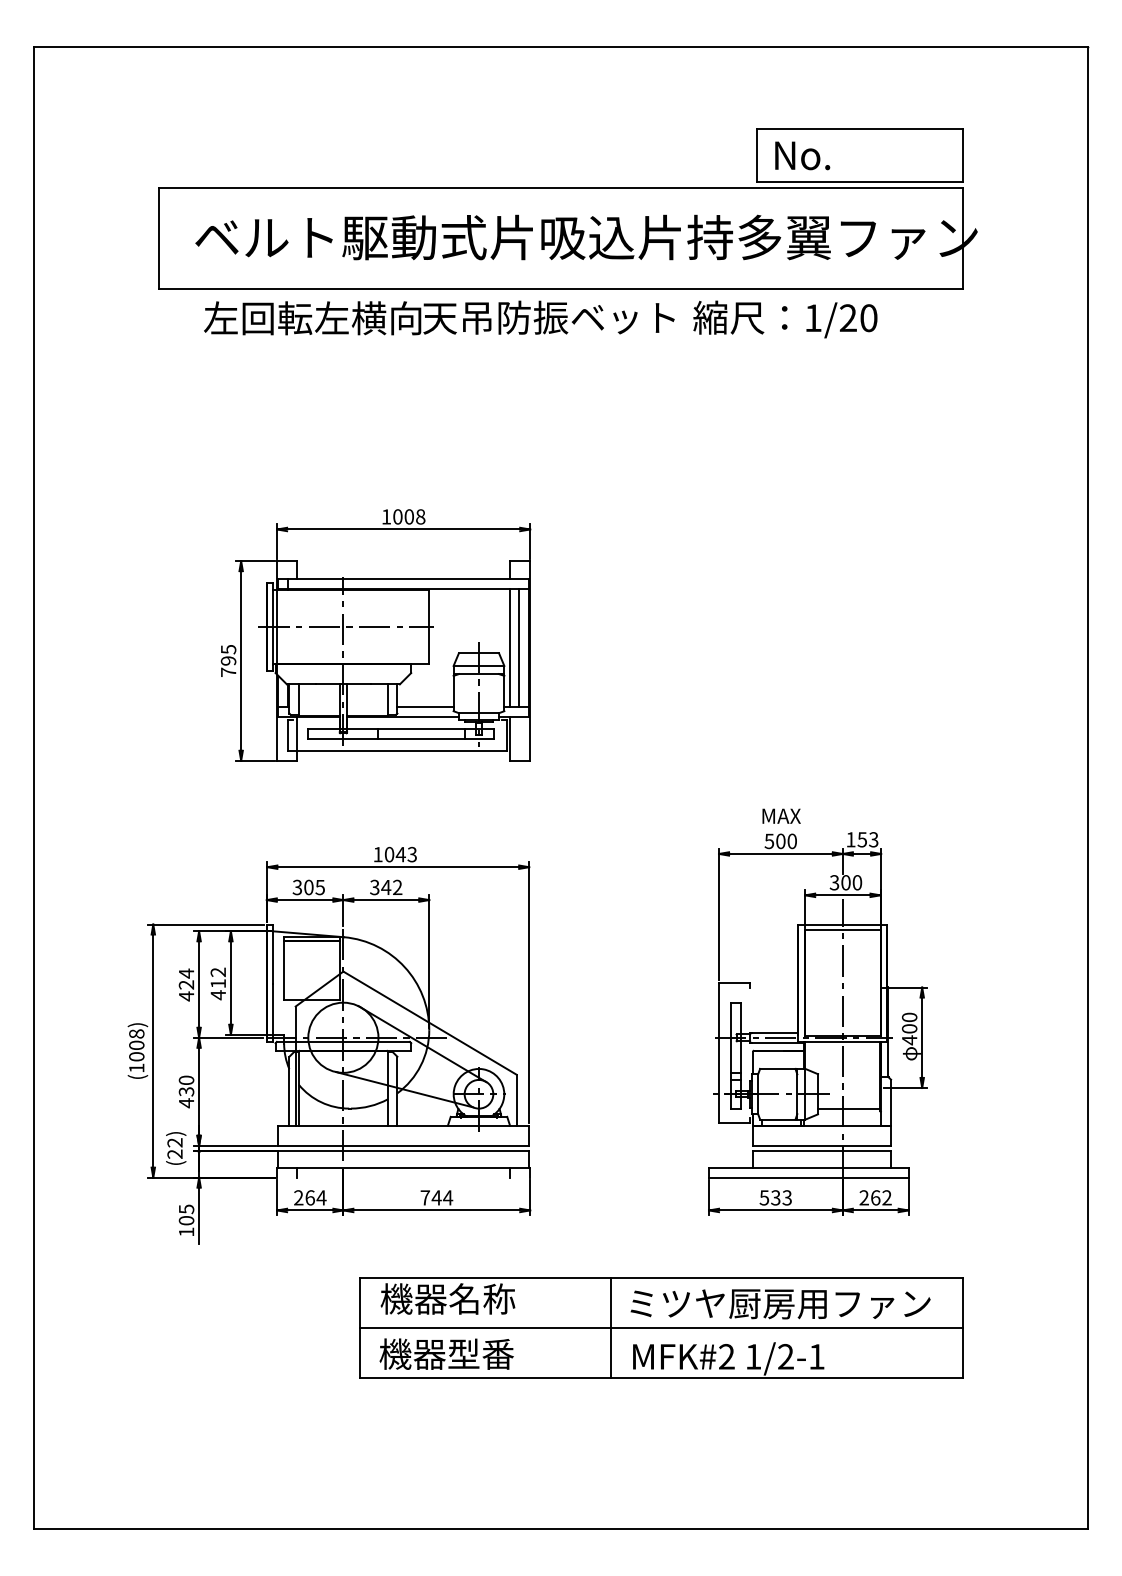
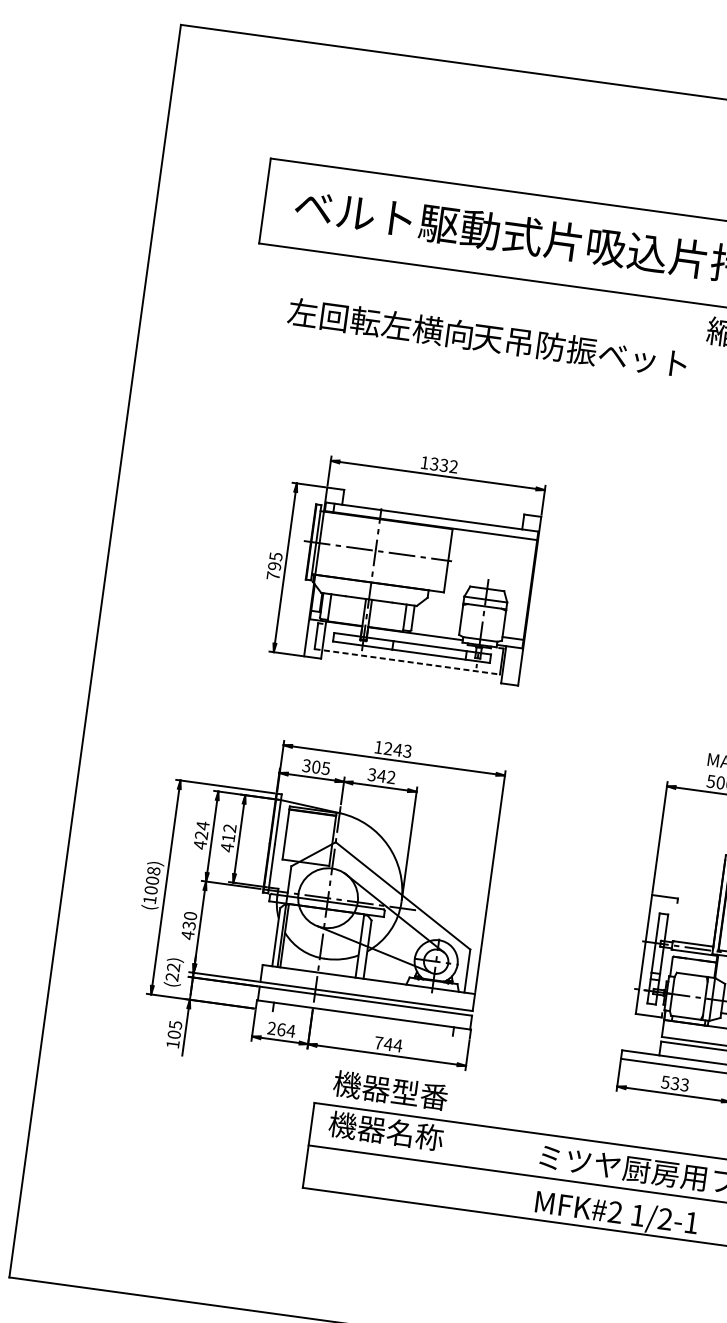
text: (439, 317) -> (487, 337), moved
text: (409, 516) -> (444, 465), 1008 -> 1332
line: (510, 647) -> (514, 587), removed
line: (519, 647) -> (522, 588), removed
line: (425, 706) -> (435, 627), removed
line: (397, 750) -> (407, 661), solid -> dashed
text: (389, 854) -> (388, 748), 1043 -> 1243
line: (611, 1327) -> (521, 1174), removed
text: (446, 1353) -> (390, 1090), moved

